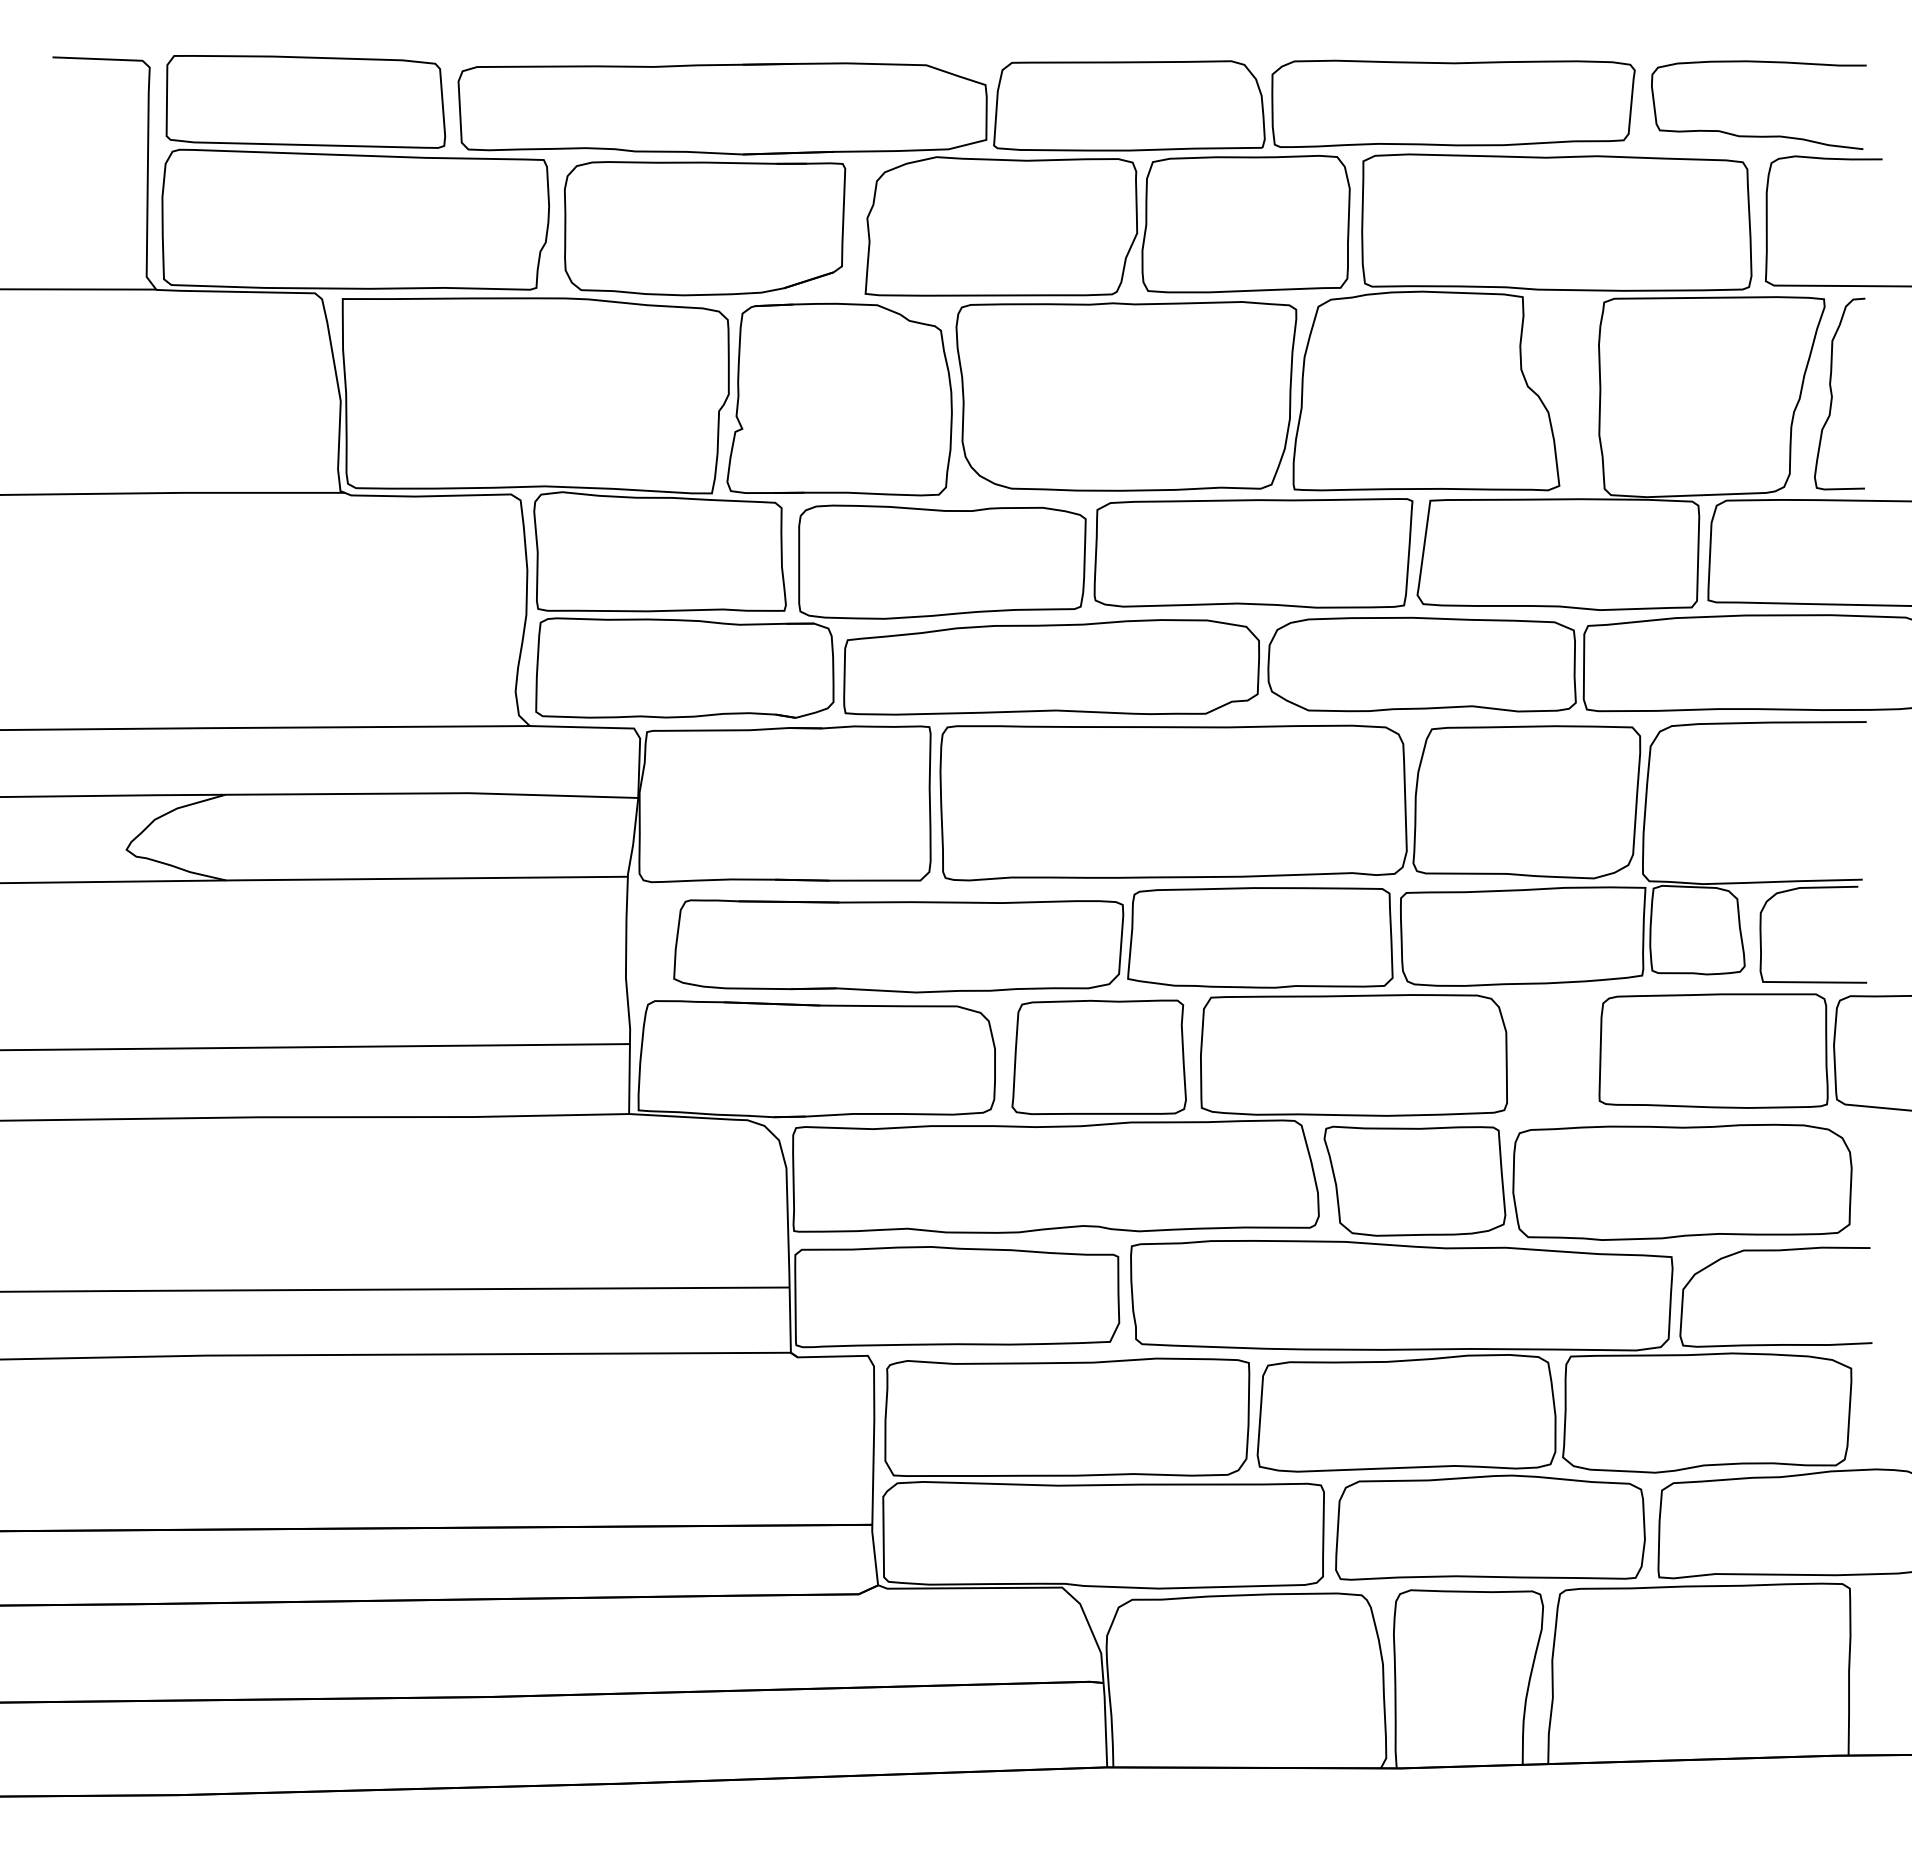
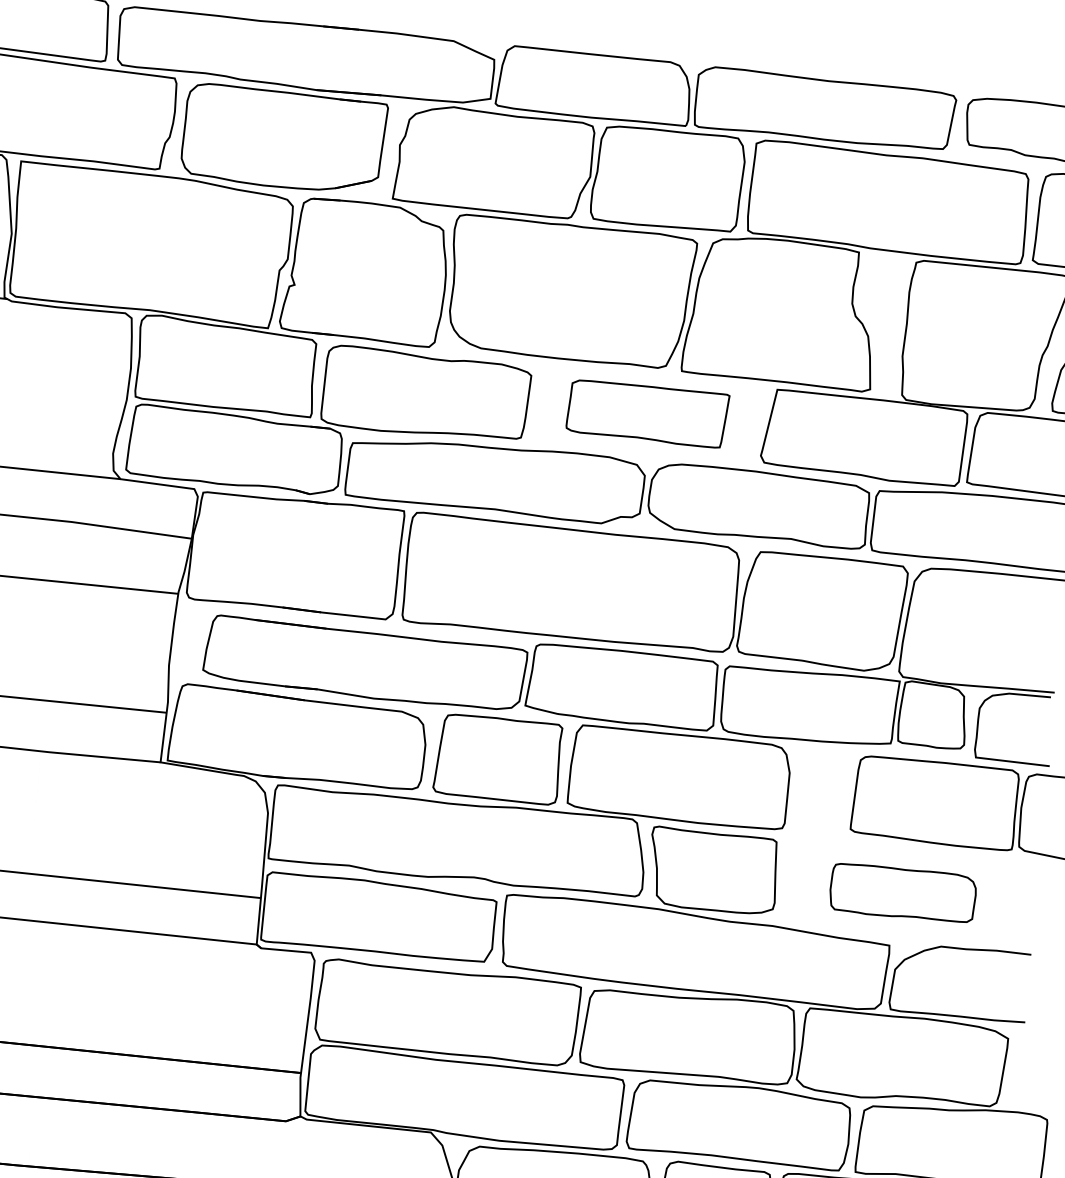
part: (1253, 553) -> (647, 413), size x0.7
part: (1682, 1181) -> (903, 892), size x0.6

